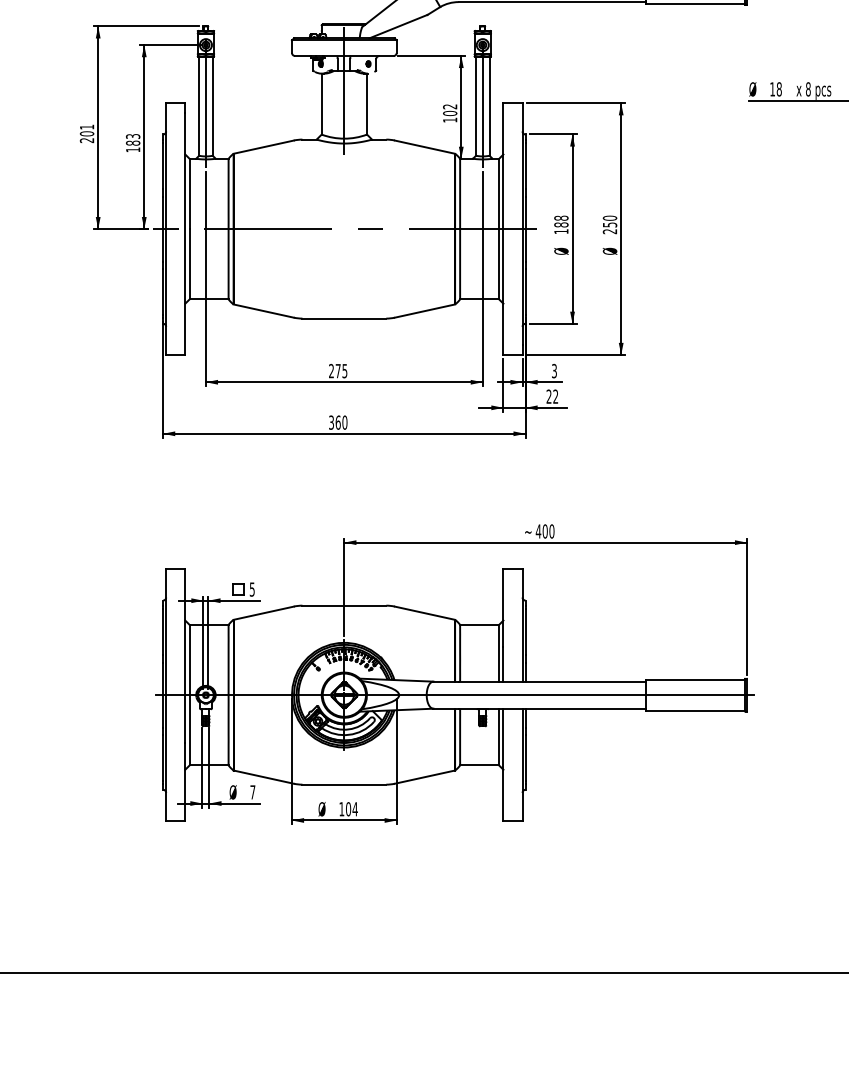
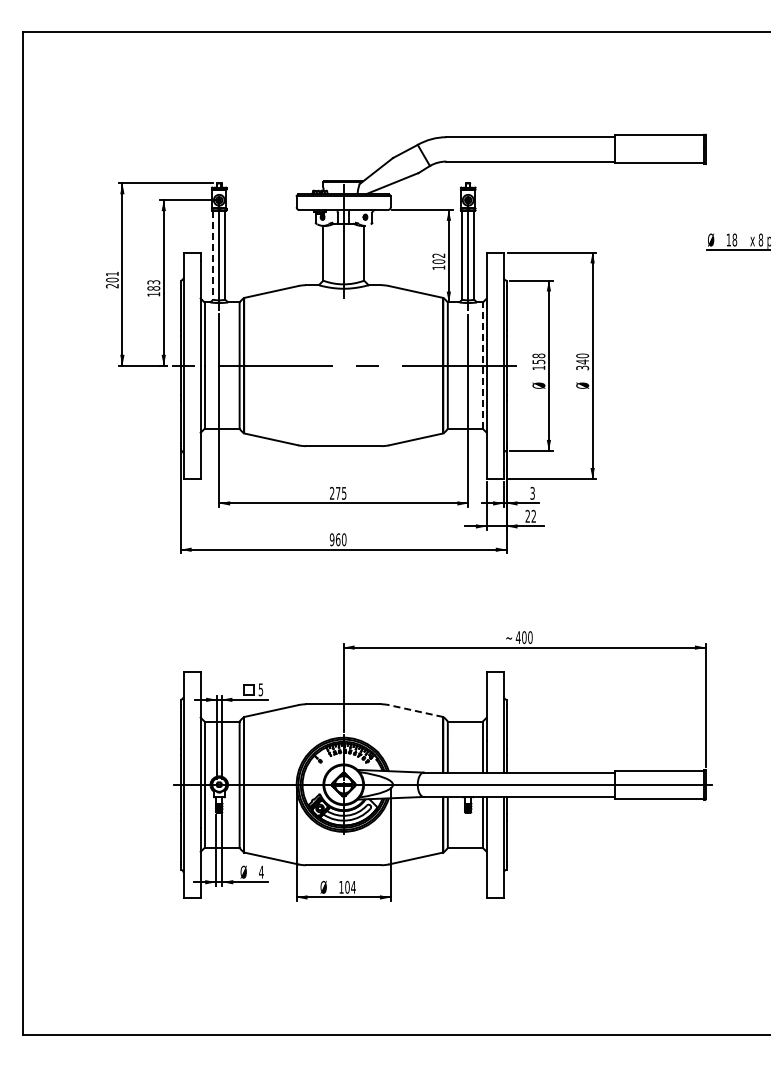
line: (199, 106) -> (213, 255), solid -> dashed
text: (560, 224) -> (538, 361), 188 -> 158
text: (609, 227) -> (582, 364), 250 -> 340
line: (498, 228) -> (482, 365), solid -> dashed
text: (330, 422) -> (331, 539), 360 -> 960
line: (425, 613) -> (416, 711), solid -> dashed
text: (252, 791) -> (261, 871), 7 -> 4

